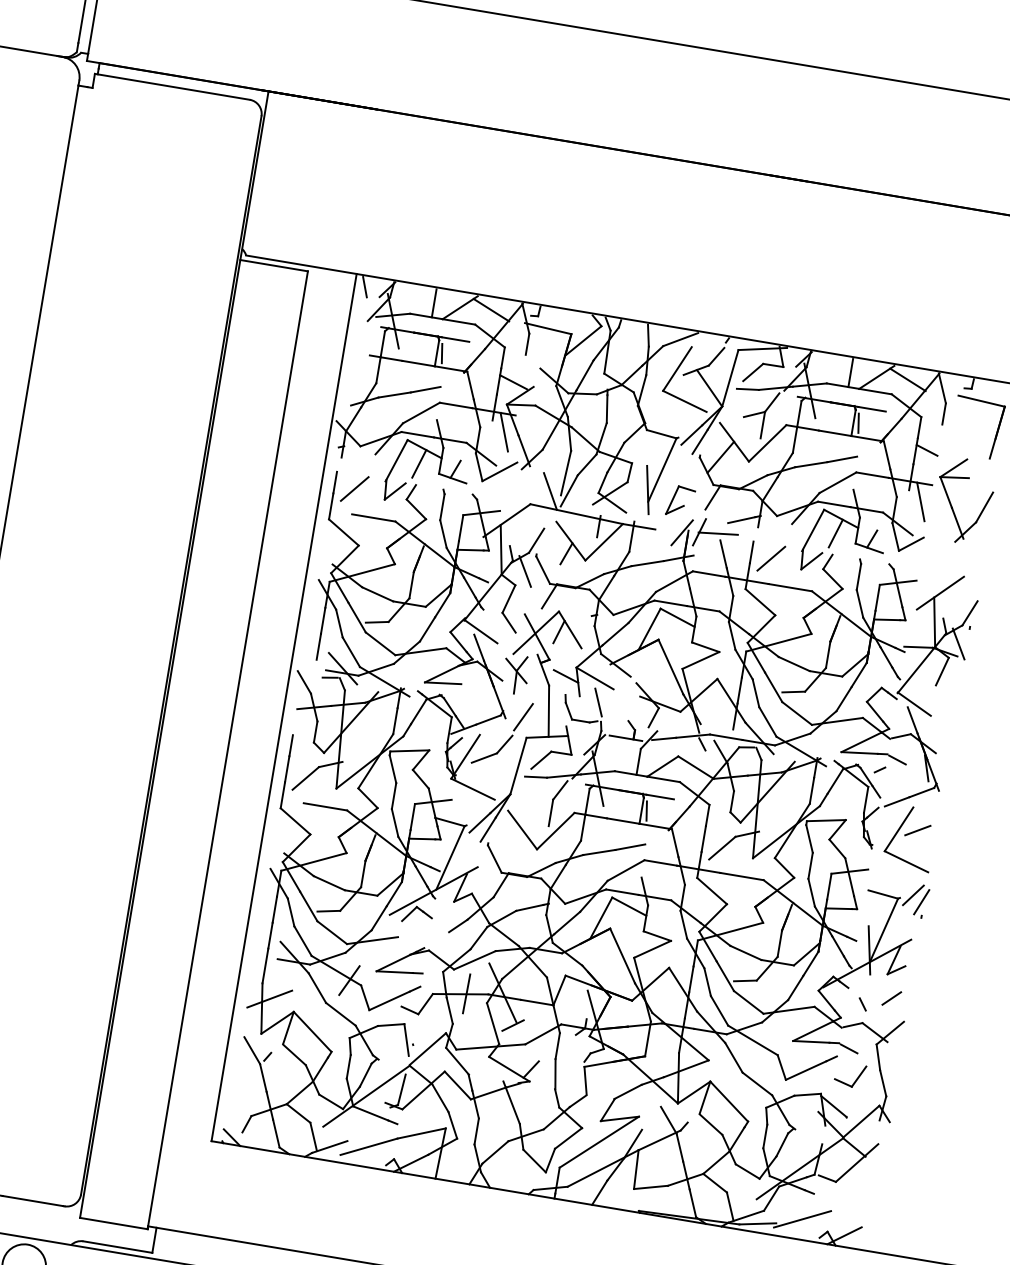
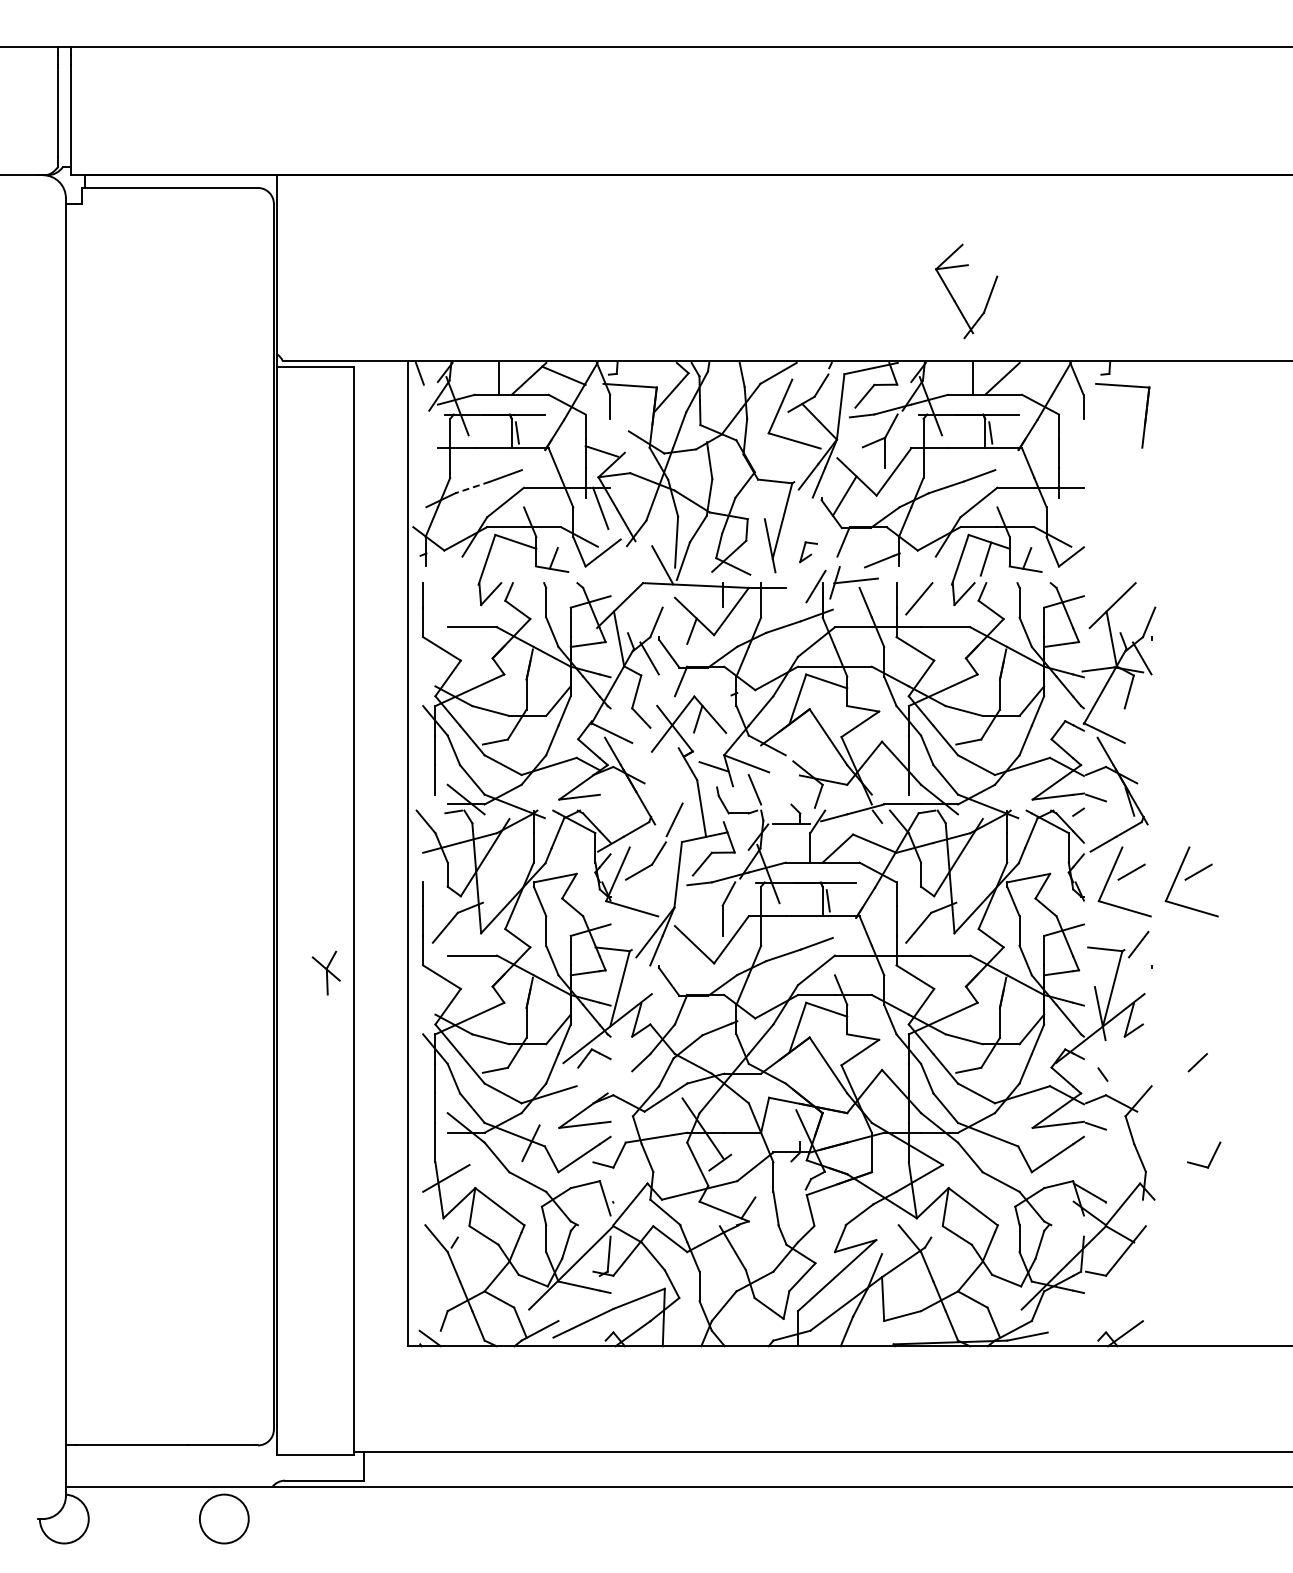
line: (908, 379) -> (1037, 375), removed
line: (394, 394) -> (472, 487), solid -> dashed
line: (927, 450) -> (1071, 450), removed
line: (419, 463) -> (512, 558), removed
line: (354, 488) -> (445, 598), removed
part: (680, 500) -> (808, 551), size x0.6
line: (920, 501) -> (1073, 508), removed
part: (952, 505) -> (954, 298), moved
part: (515, 673) -> (325, 972), moved
part: (969, 847) -> (1191, 881), added
line: (921, 901) -> (1148, 950), removed
line: (466, 994) -> (662, 1136), removed
line: (891, 998) -> (1197, 1062), moved
part: (856, 1079) -> (1211, 1158), moved
line: (803, 1218) -> (1076, 1322), removed

